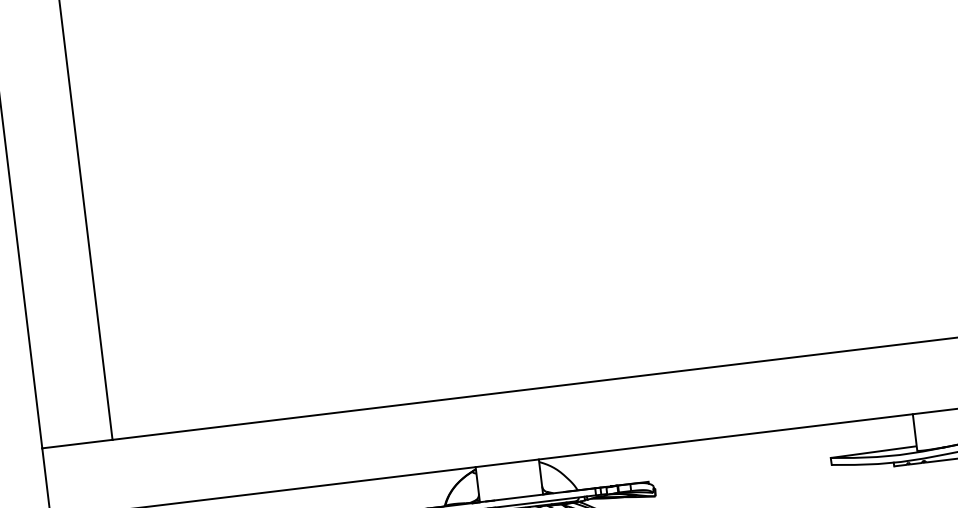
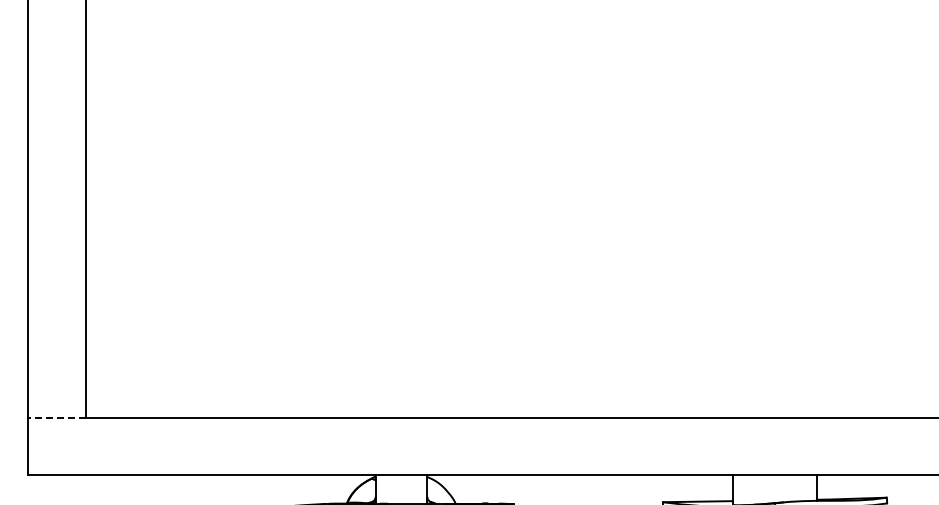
line: (77, 444) -> (56, 417), solid -> dashed

